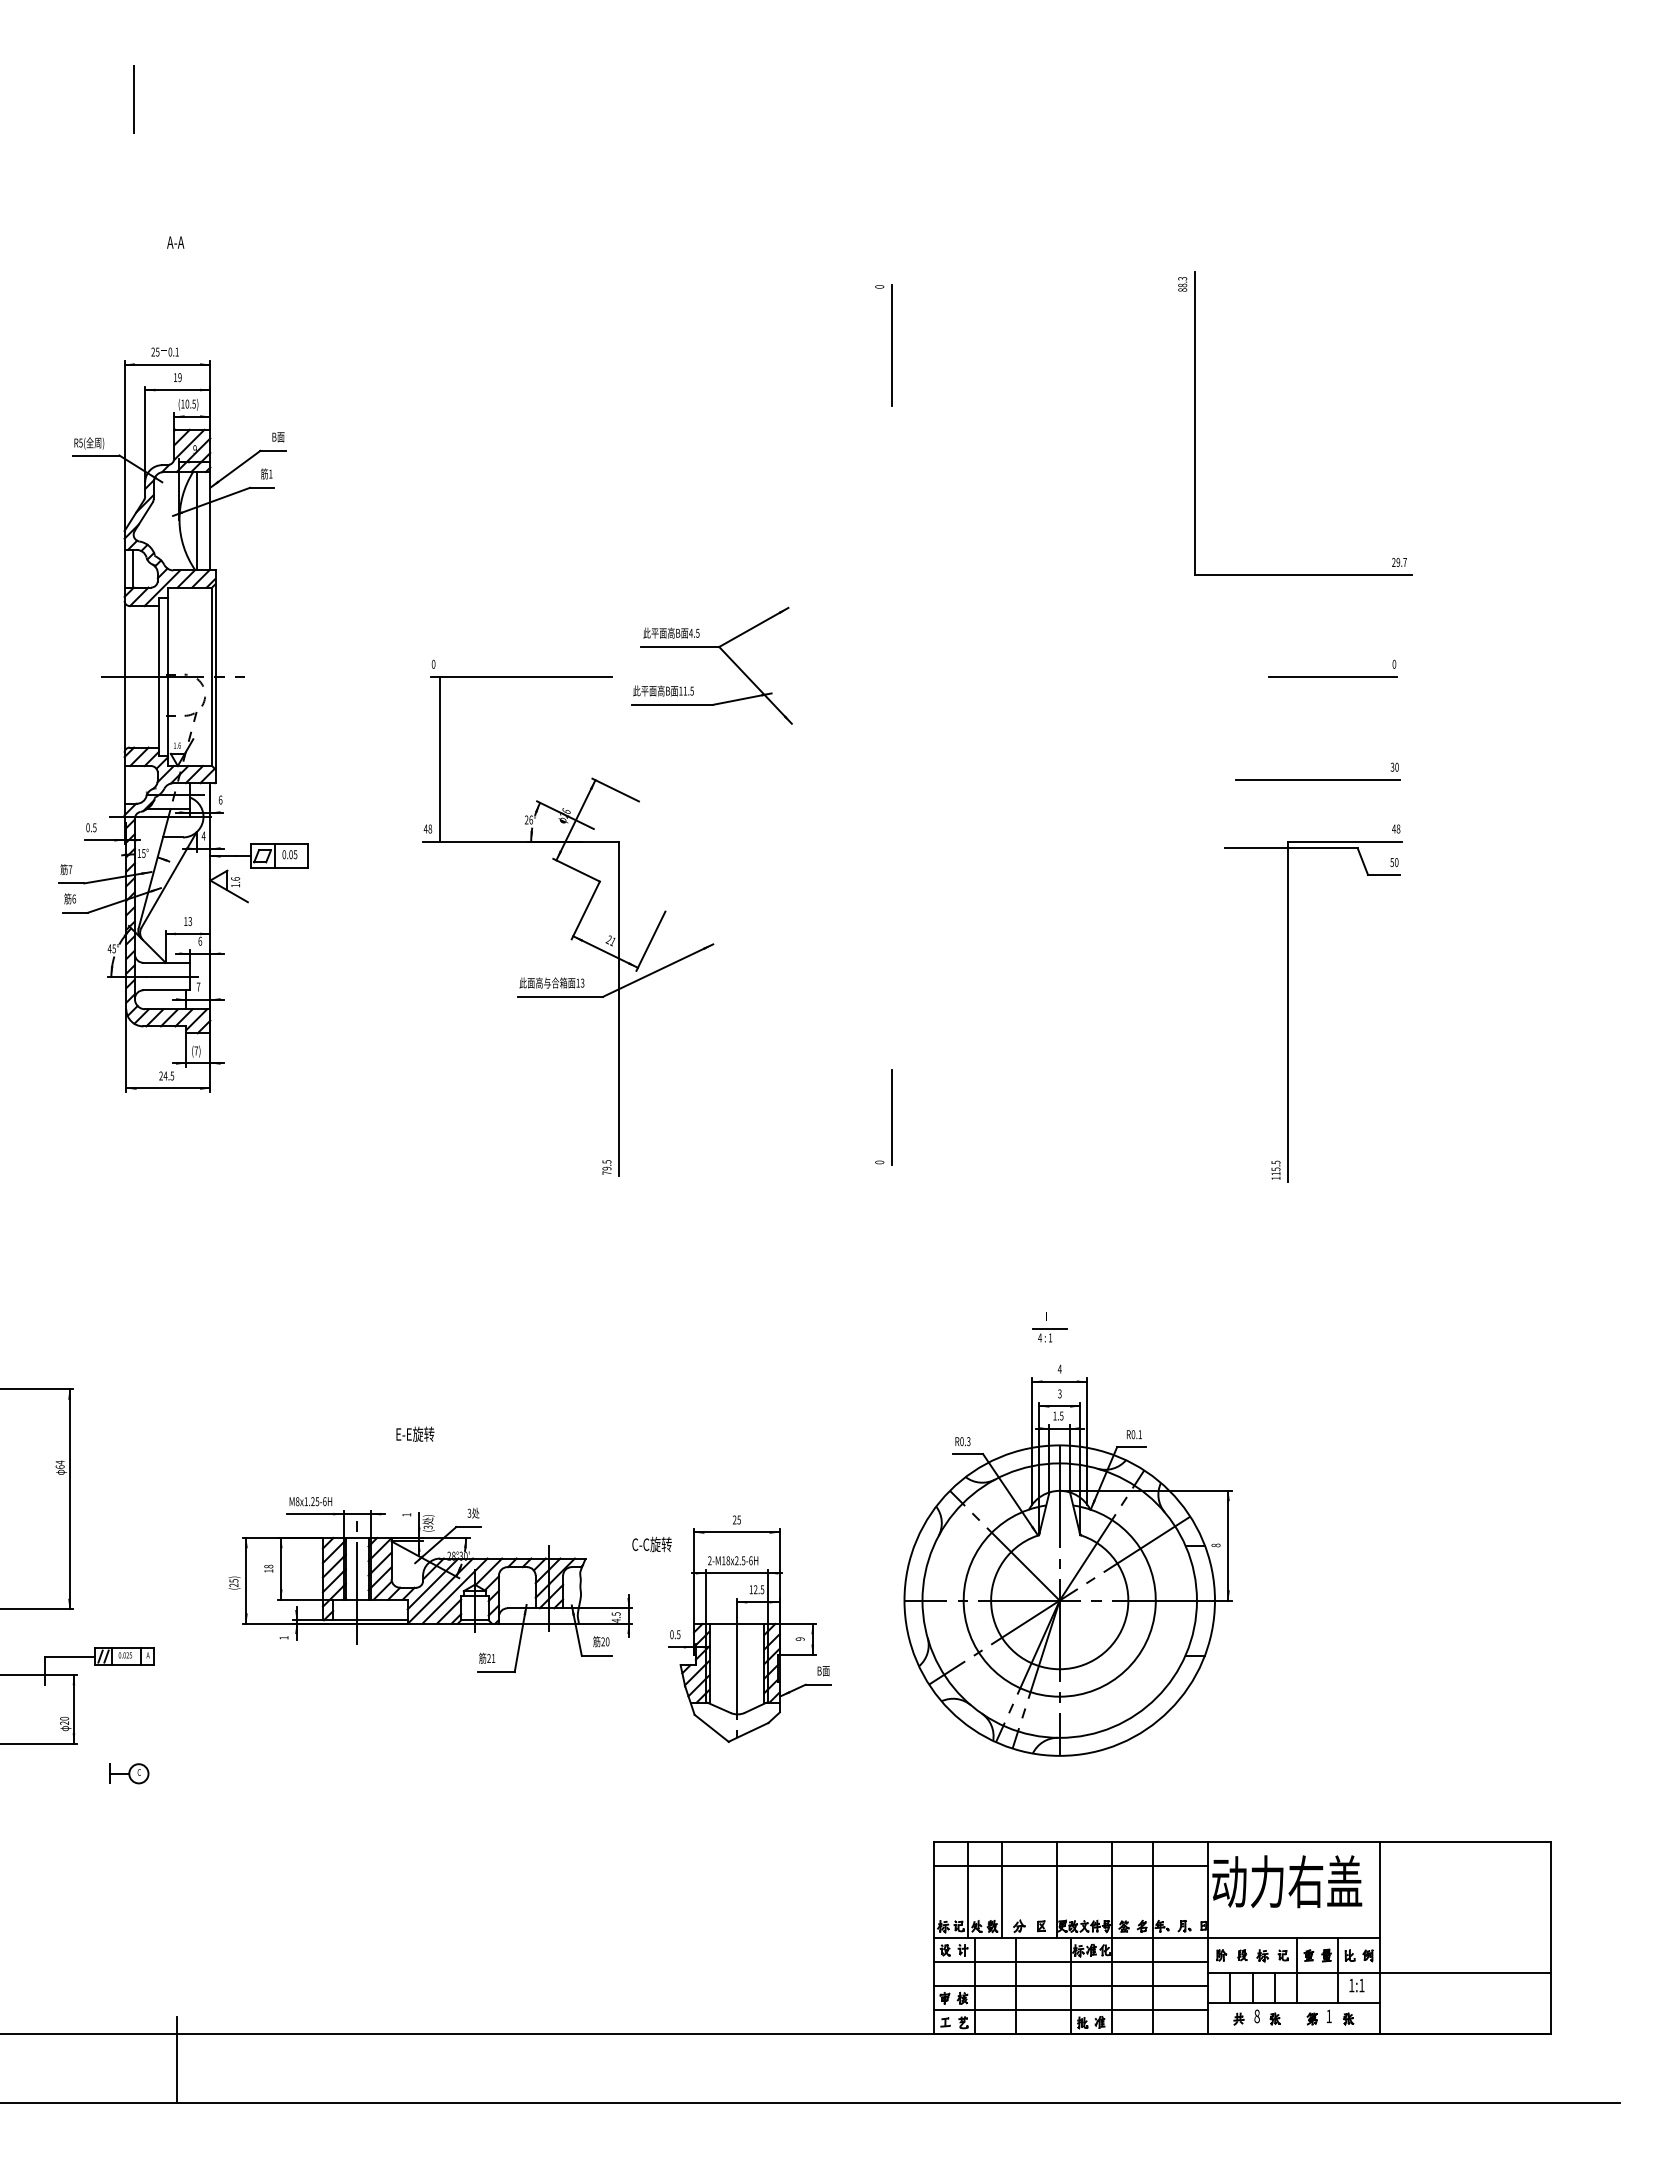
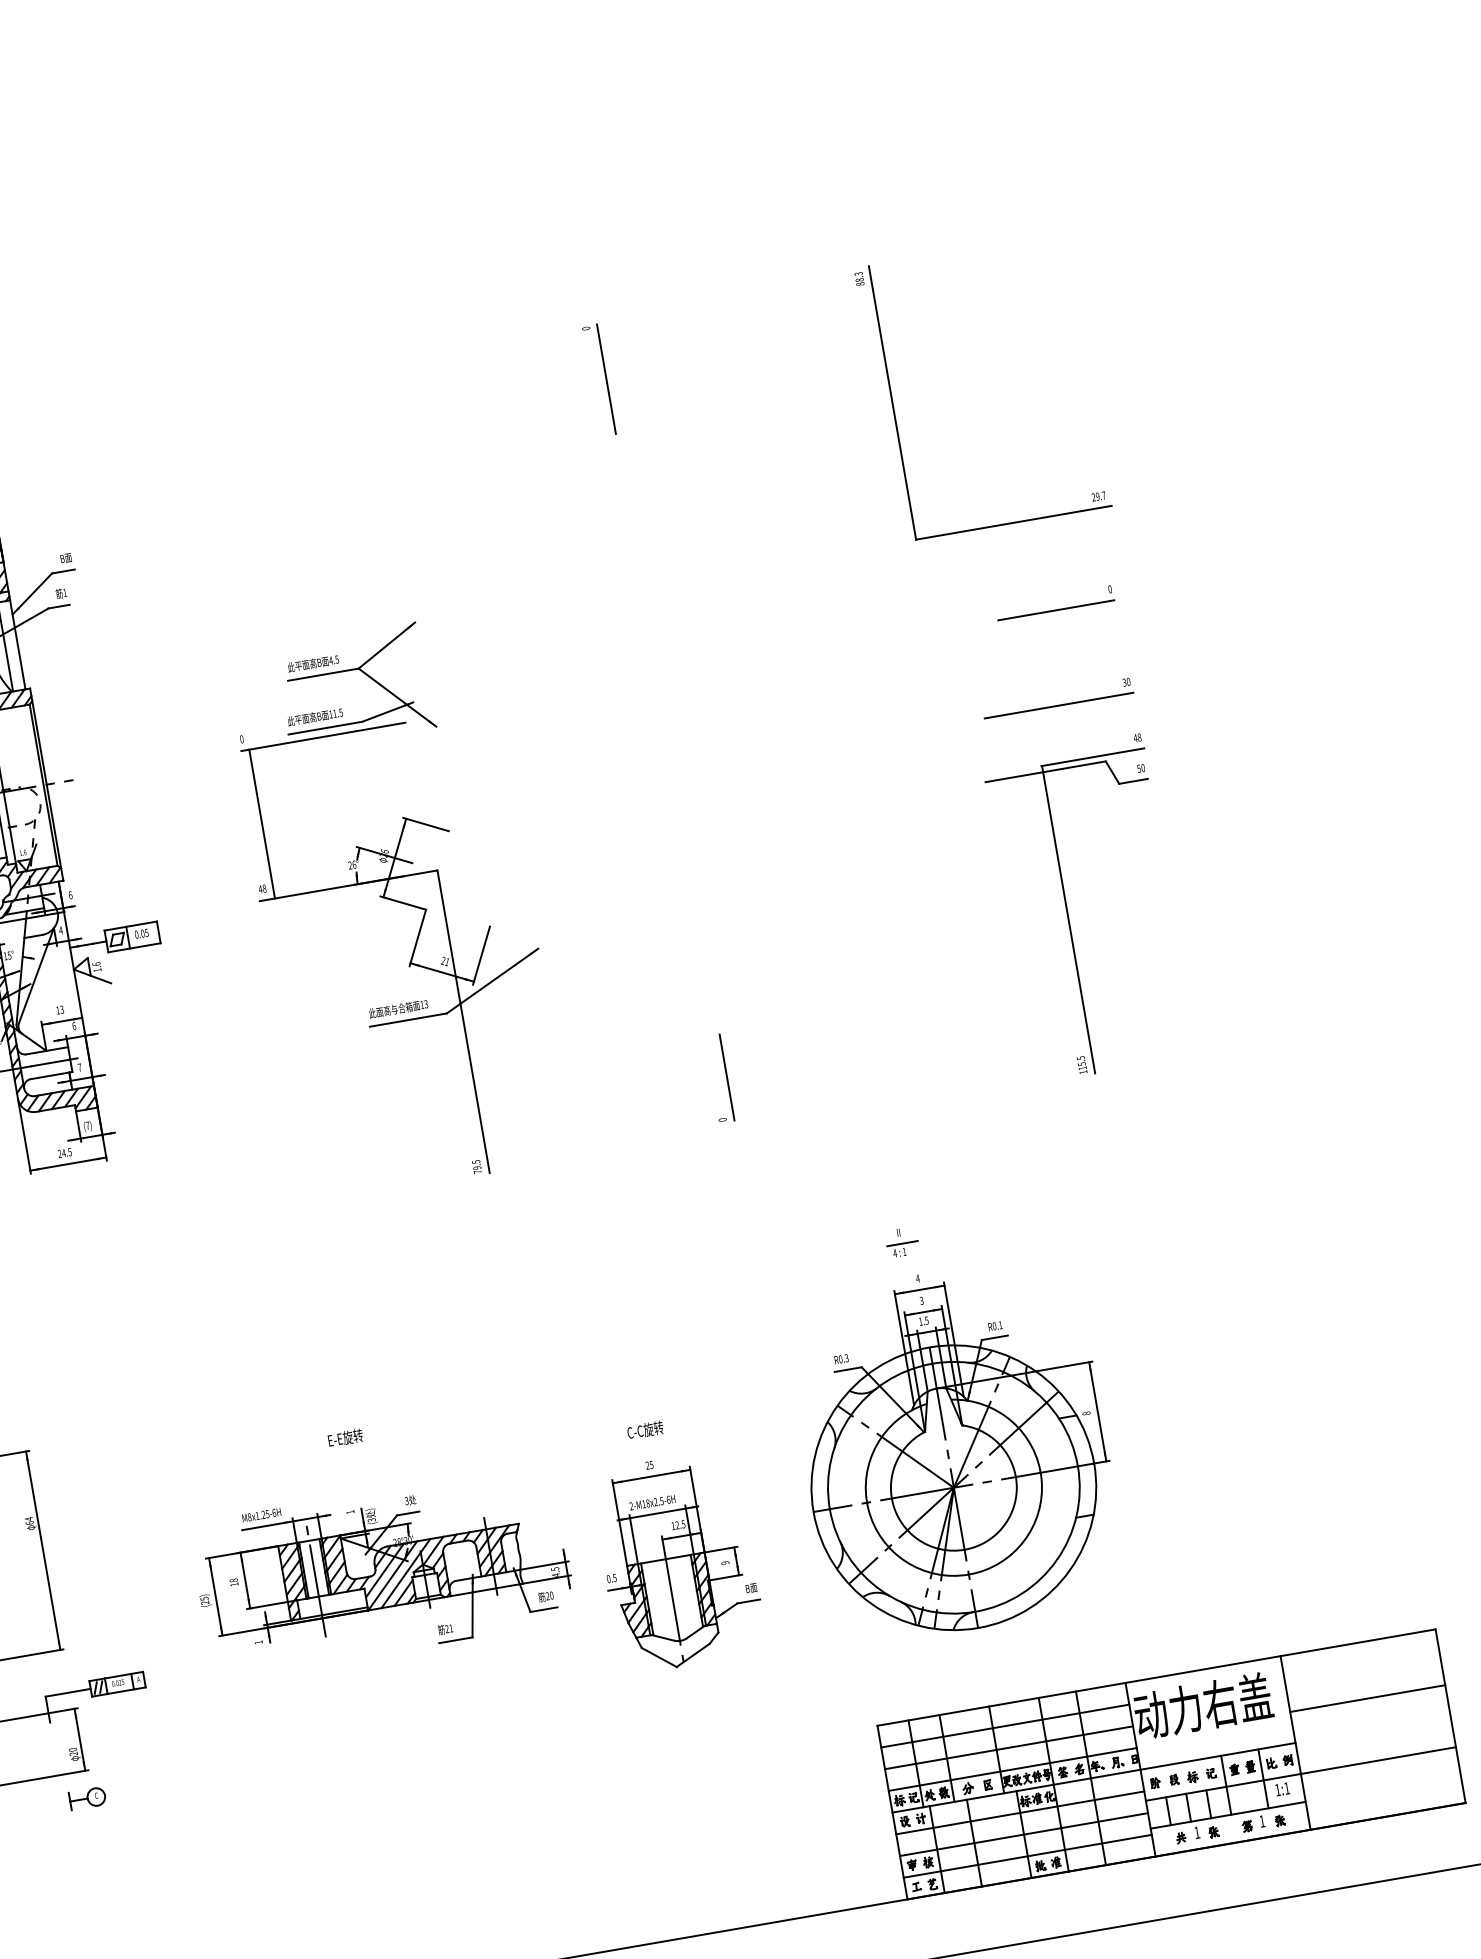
part: (725, 655) -> (365, 675), moved
text: (651, 1544) -> (644, 1430), moved
part: (129, 1773) -> (87, 1798), moved
line: (1070, 1890) -> (1008, 1748), added
line: (1465, 1903) -> (1367, 1698), added
line: (1070, 1914) -> (1012, 1769), added
text: (1256, 2016) -> (1196, 1832), 8 -> 1

